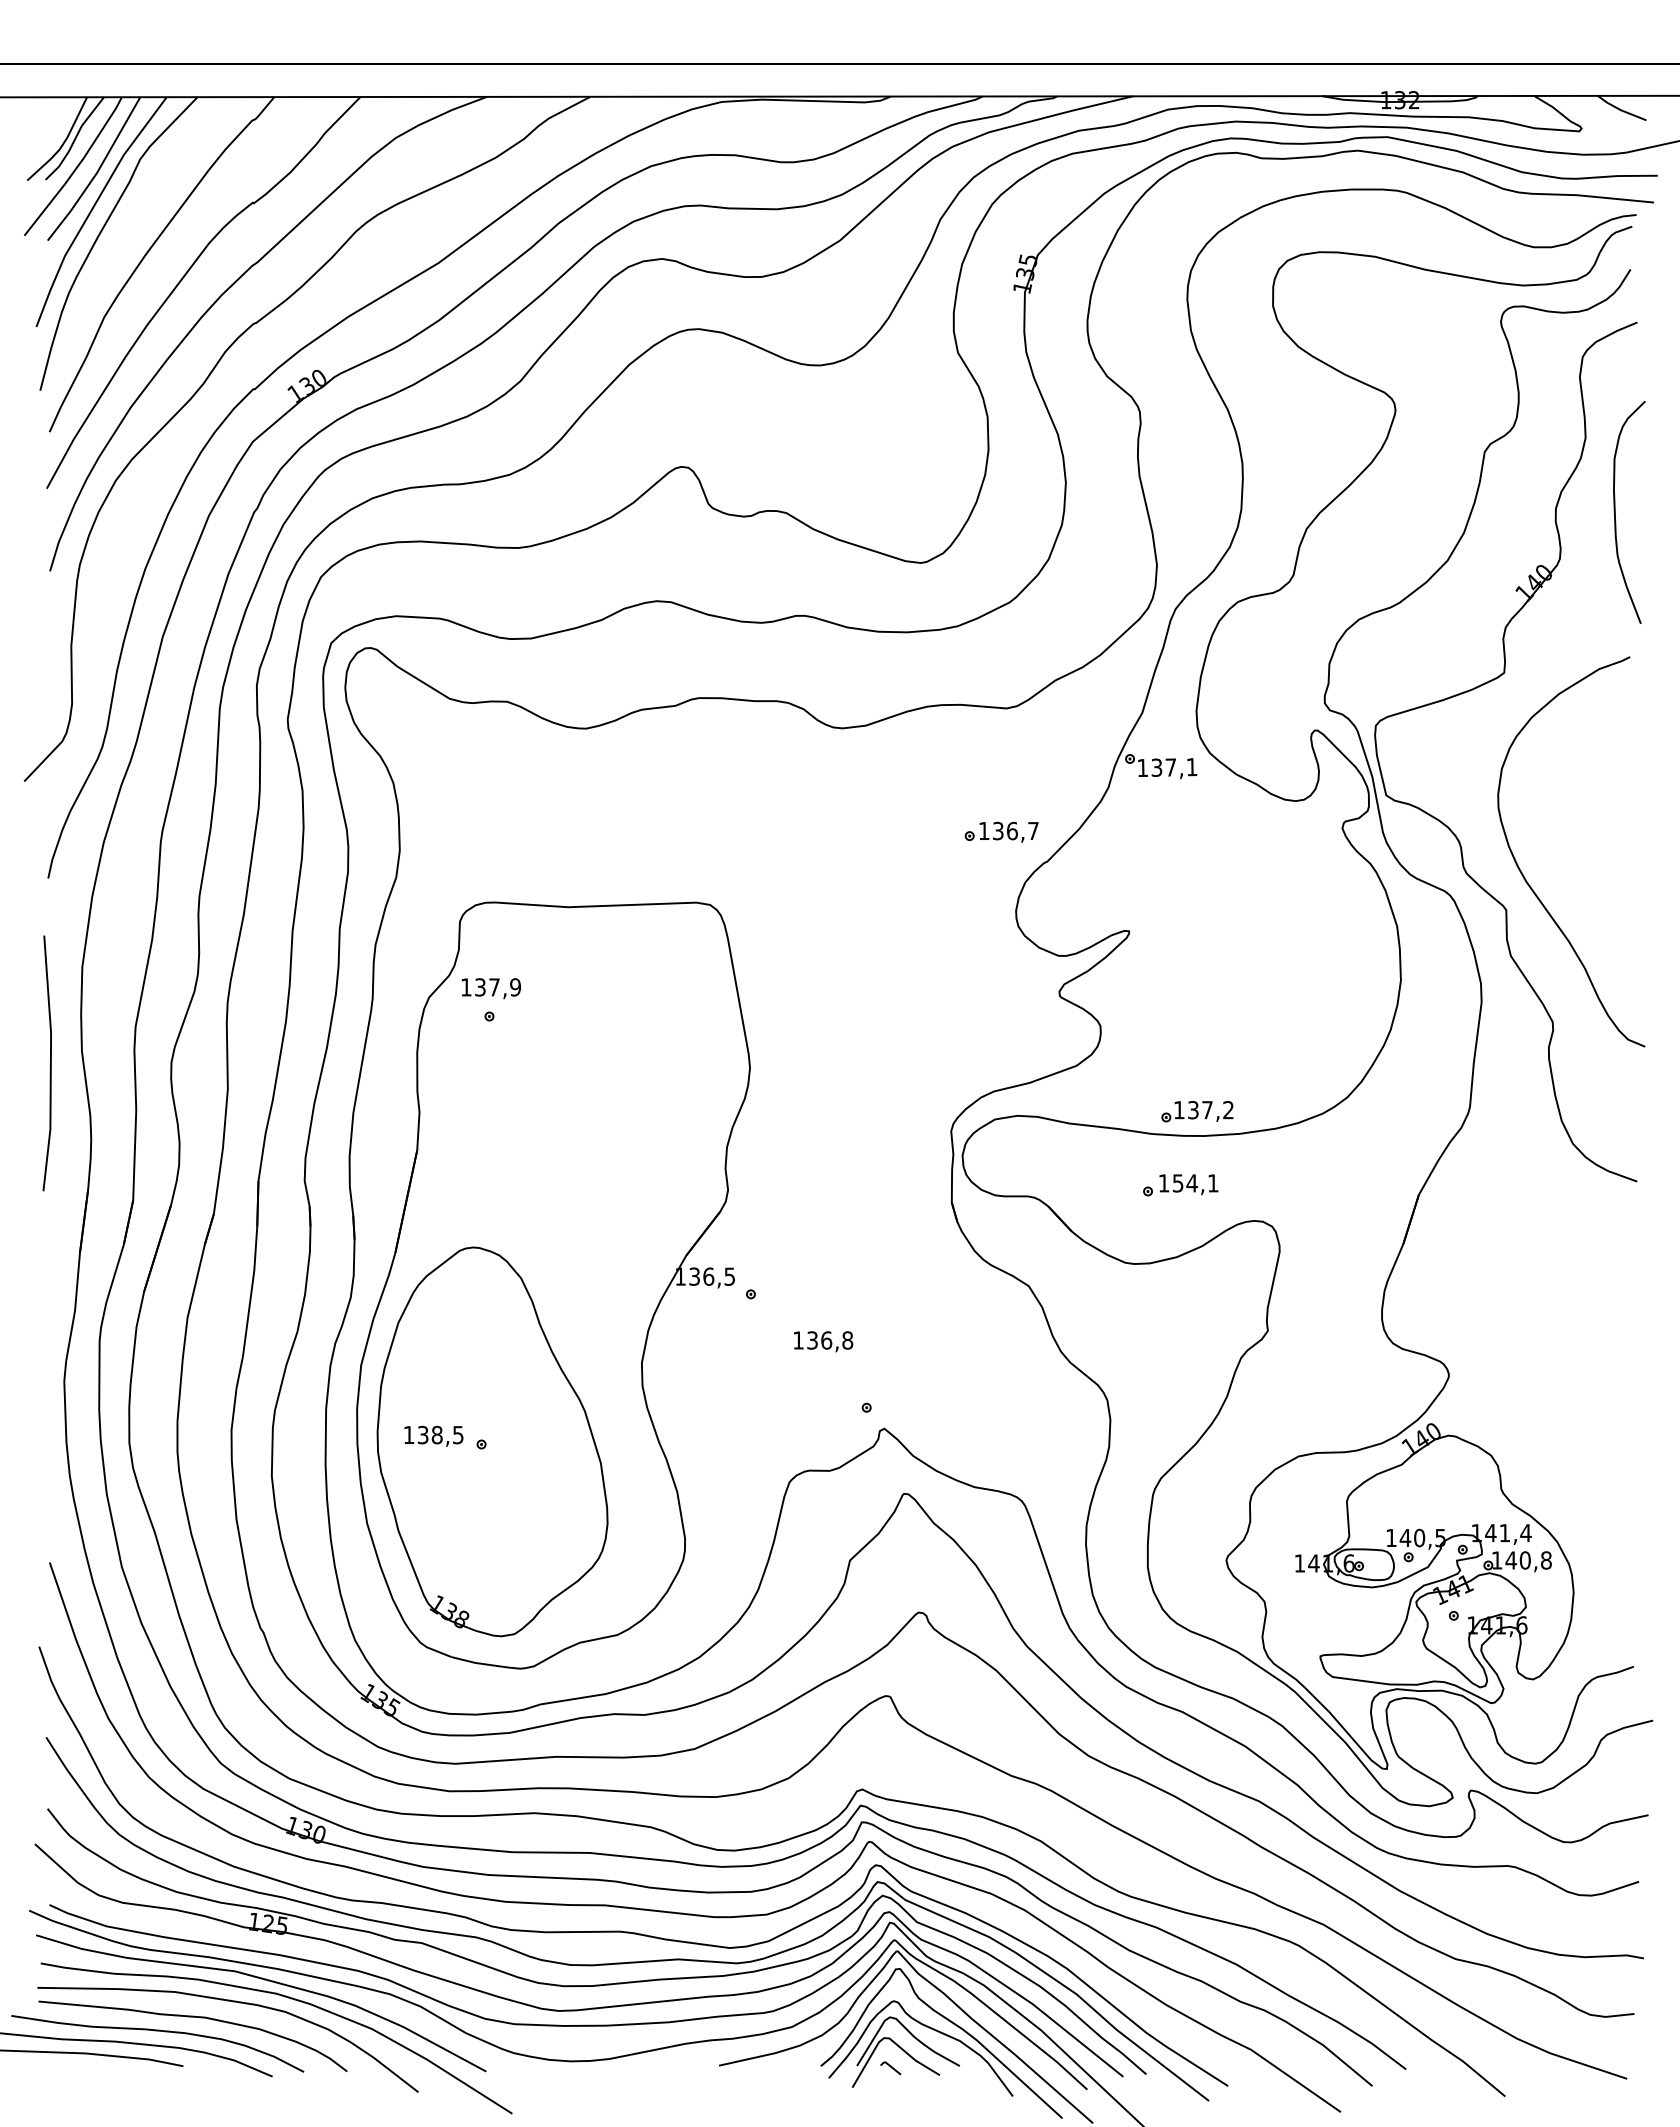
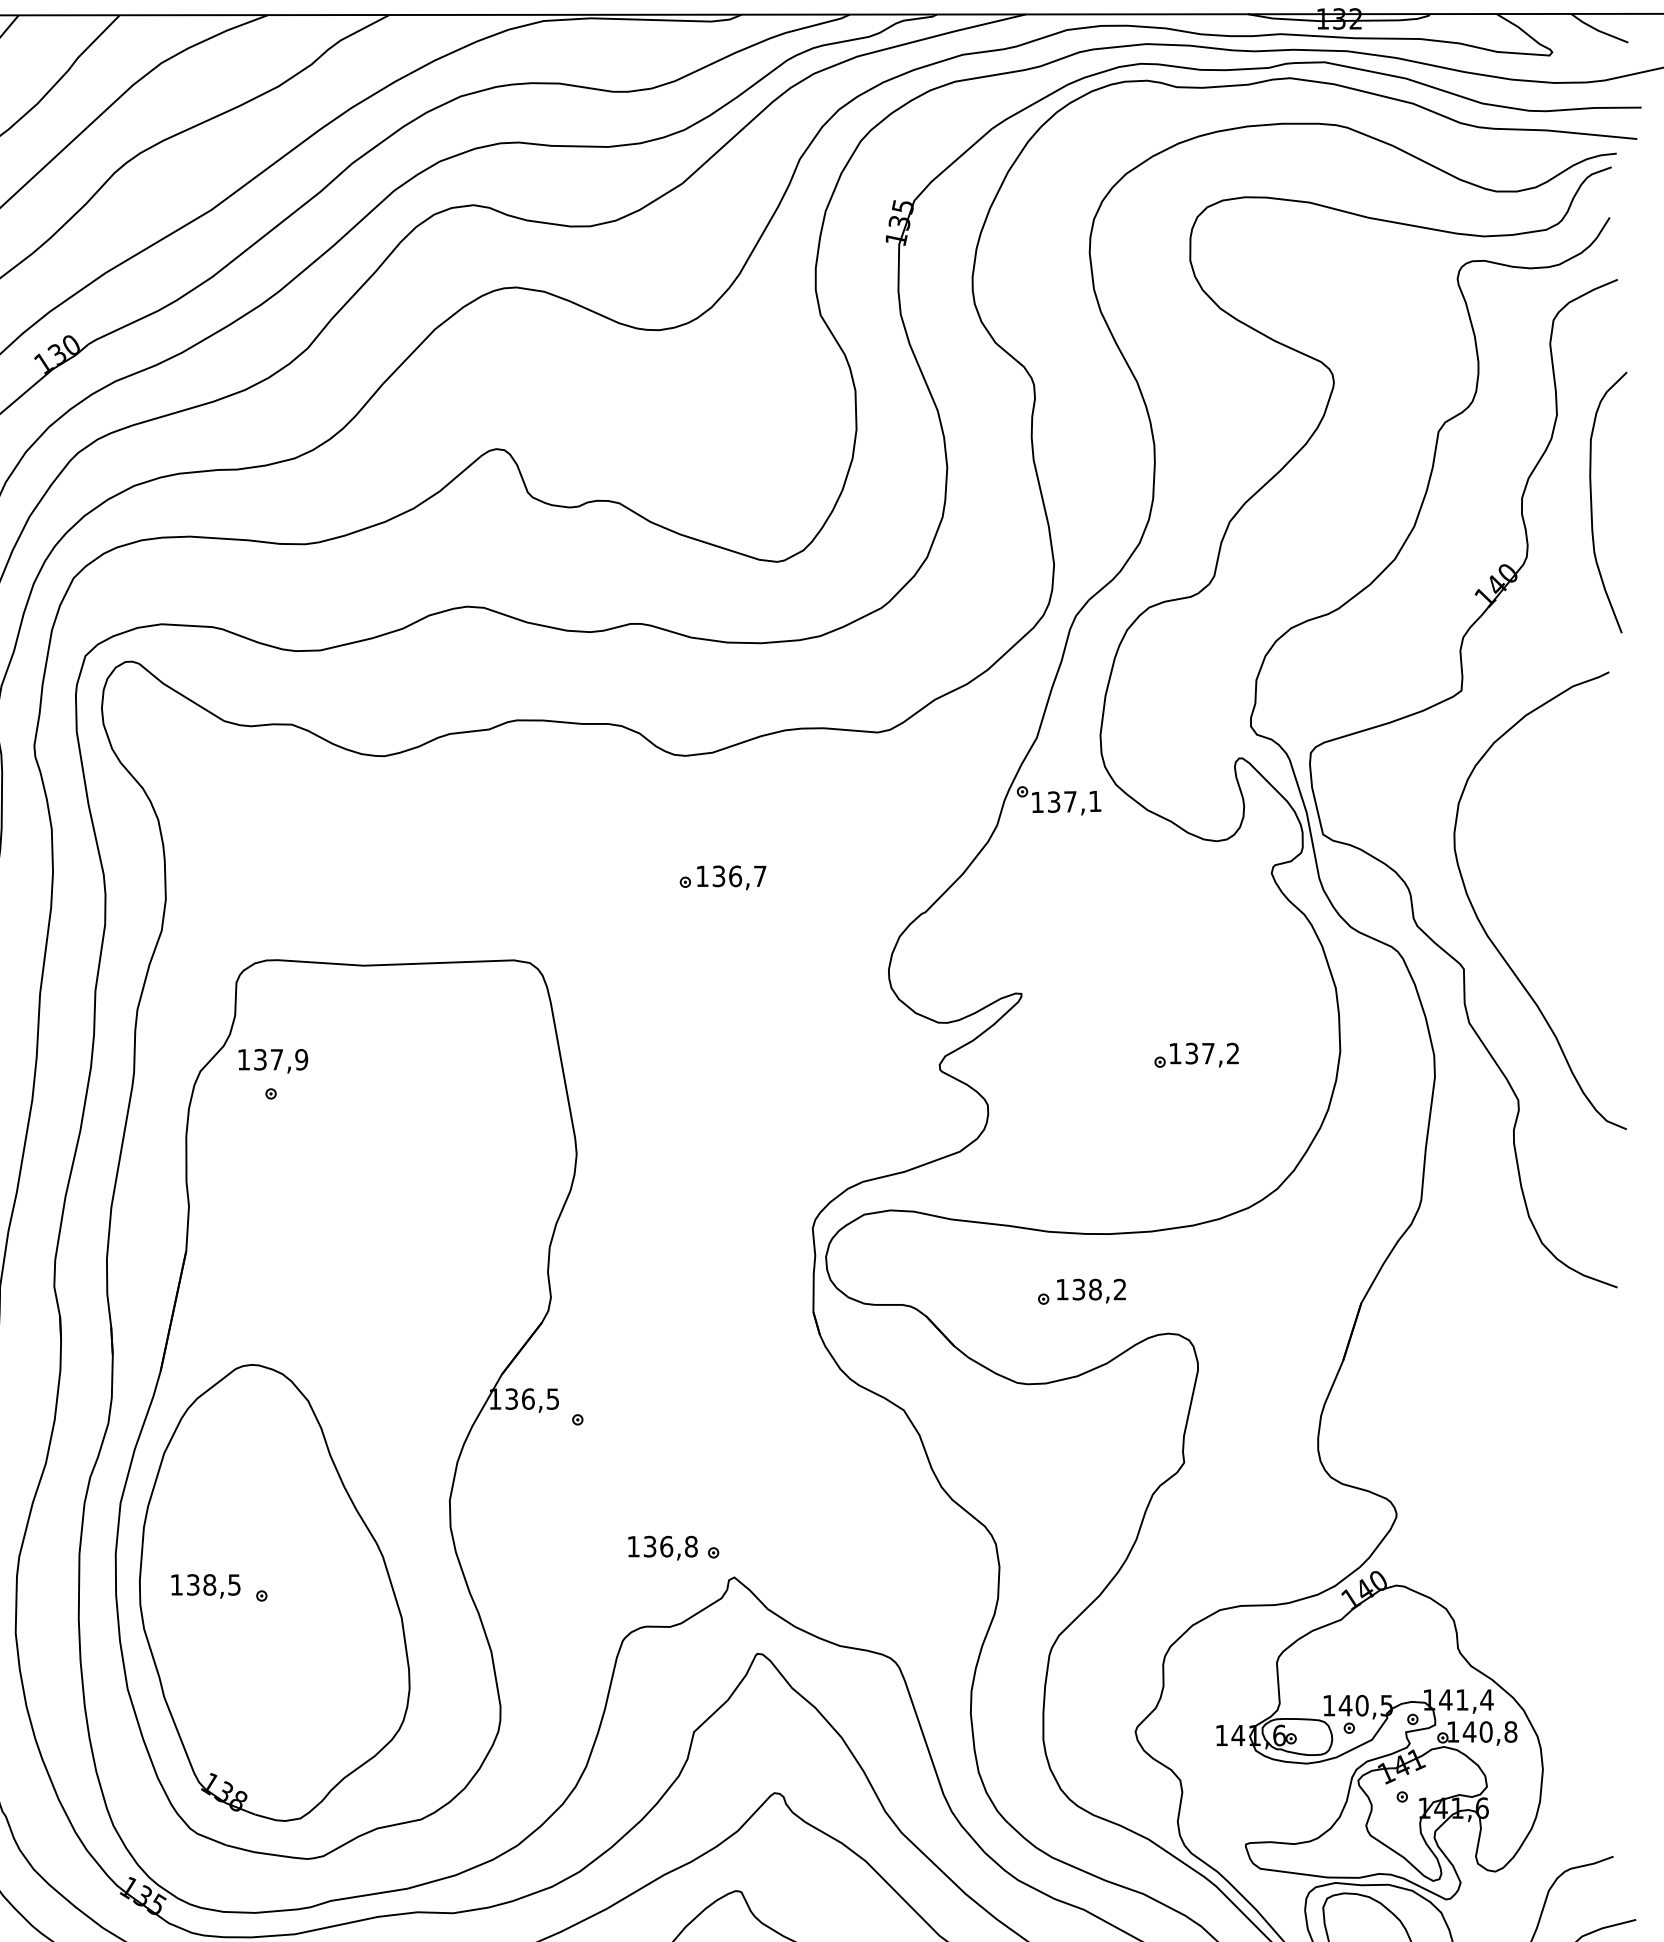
part: (1001, 831) -> (722, 876), moved
part: (1197, 1111) -> (1196, 1055), moved
text: (1195, 1183) -> (1099, 1289), 154,1 -> 138,2
text: (823, 1341) -> (662, 1547), moved

